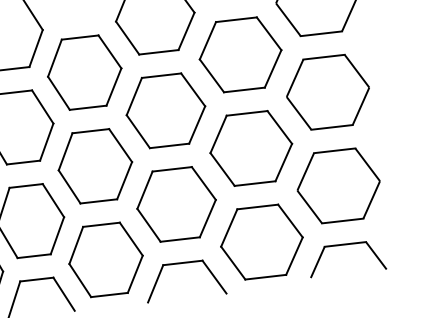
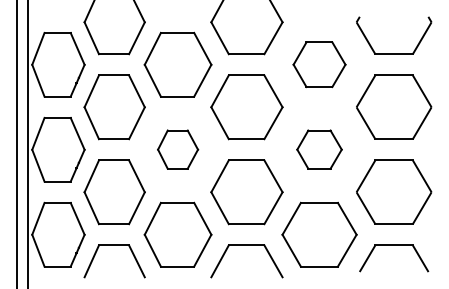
part: (240, 54) -> (319, 64), size x0.7
part: (251, 148) -> (319, 149), size x0.6
part: (94, 165) -> (177, 149), size x0.6

